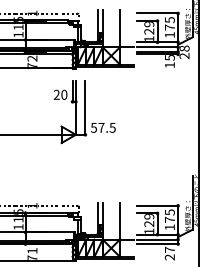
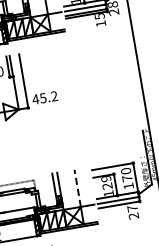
text: (102, 127) -> (44, 97), 57.5 -> 45.2
text: (169, 212) -> (125, 171), 175 -> 170
line: (119, 221) -> (77, 188), solid -> dashed

